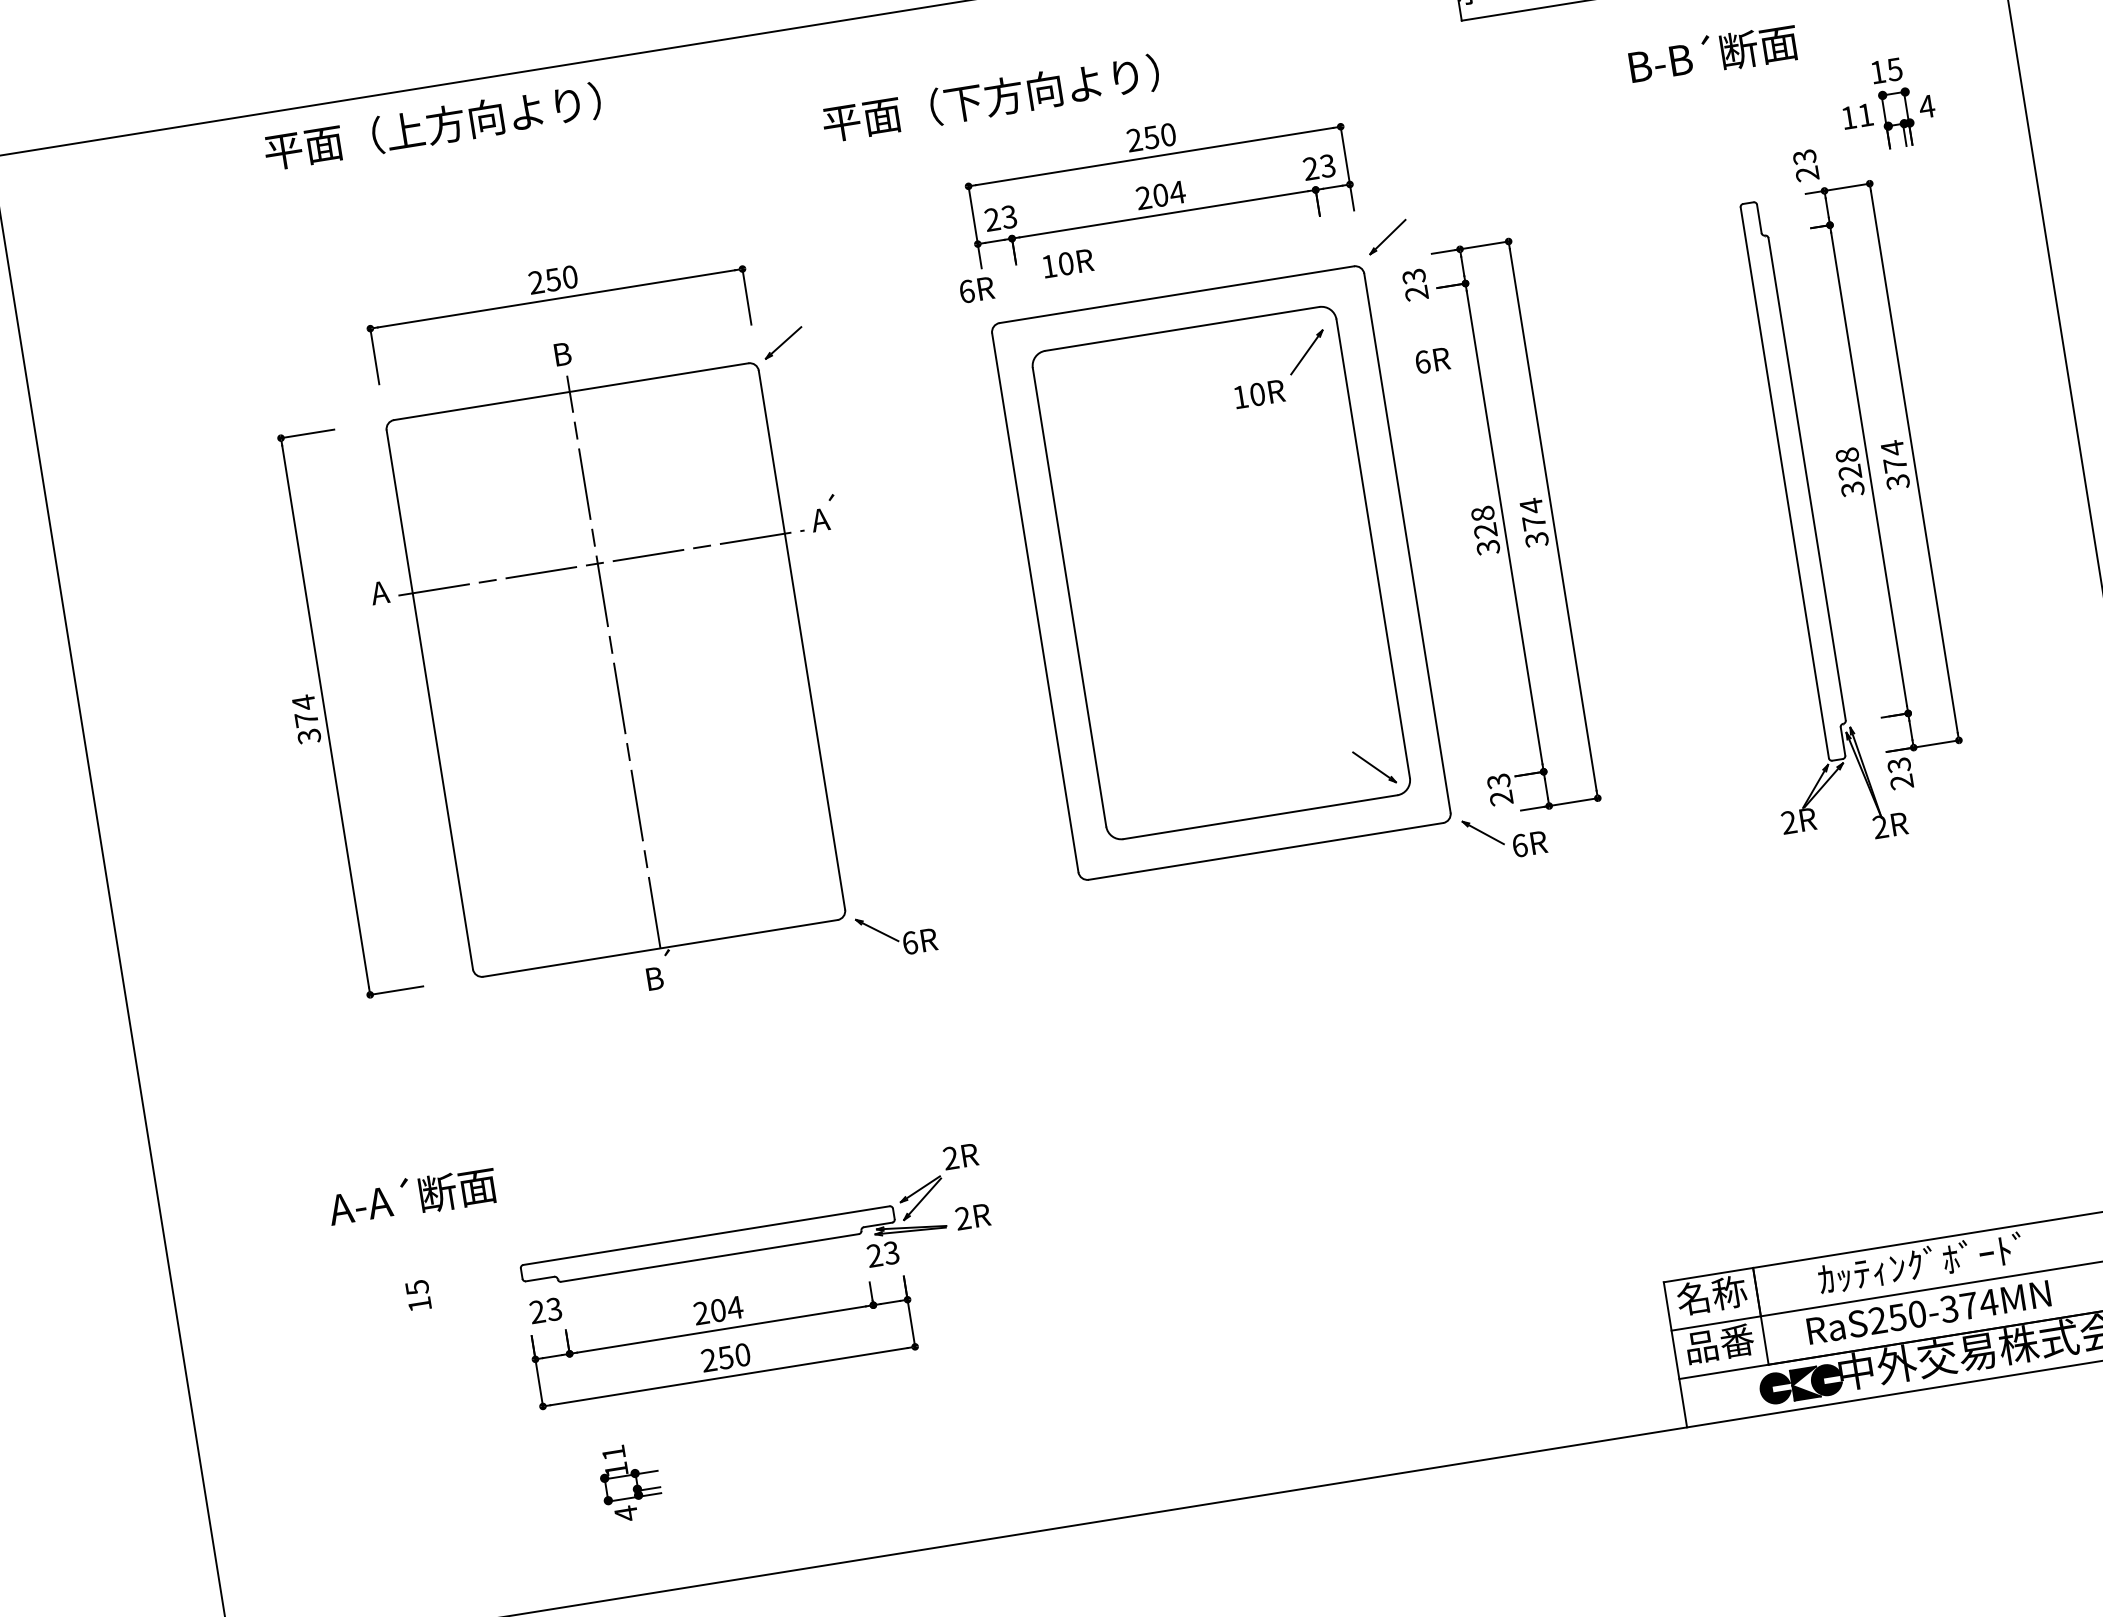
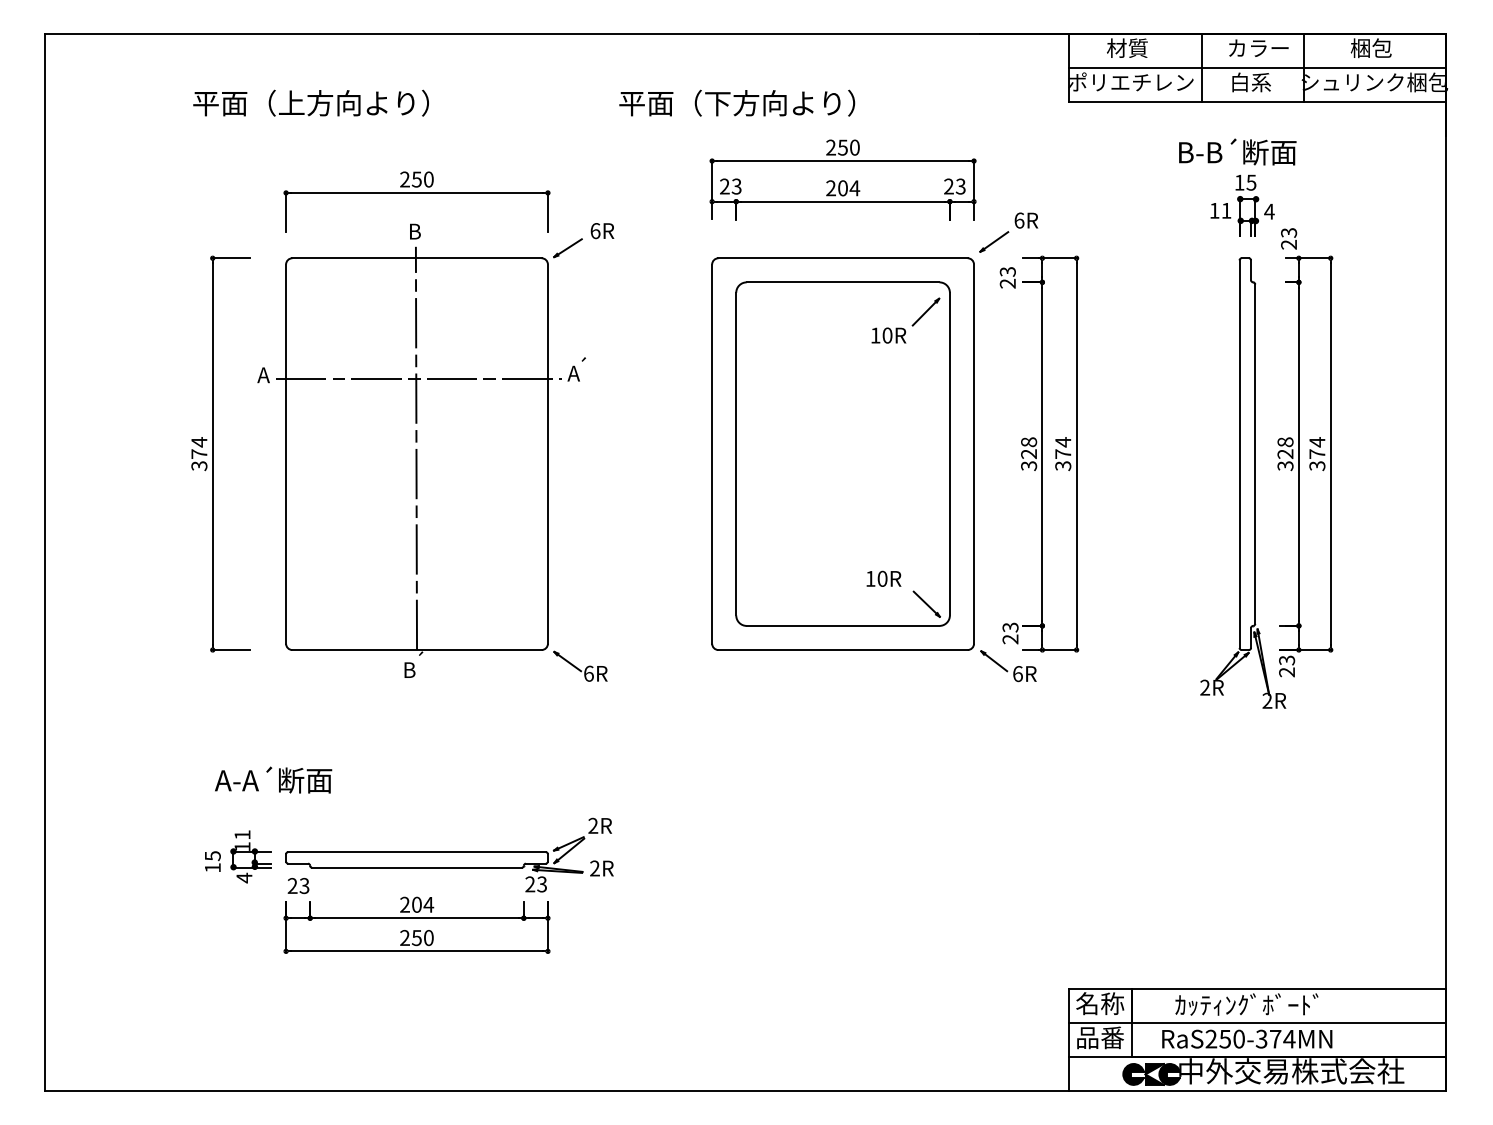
part: (1887, 103) -> (1242, 205), moved
text: (431, 125) -> (310, 102), moved
text: (1067, 263) -> (883, 578), moved
text: (977, 290) -> (602, 231), moved
text: (1432, 360) -> (1026, 220), moved
text: (412, 1195) -> (273, 779), moved
part: (629, 1481) -> (250, 856), moved

